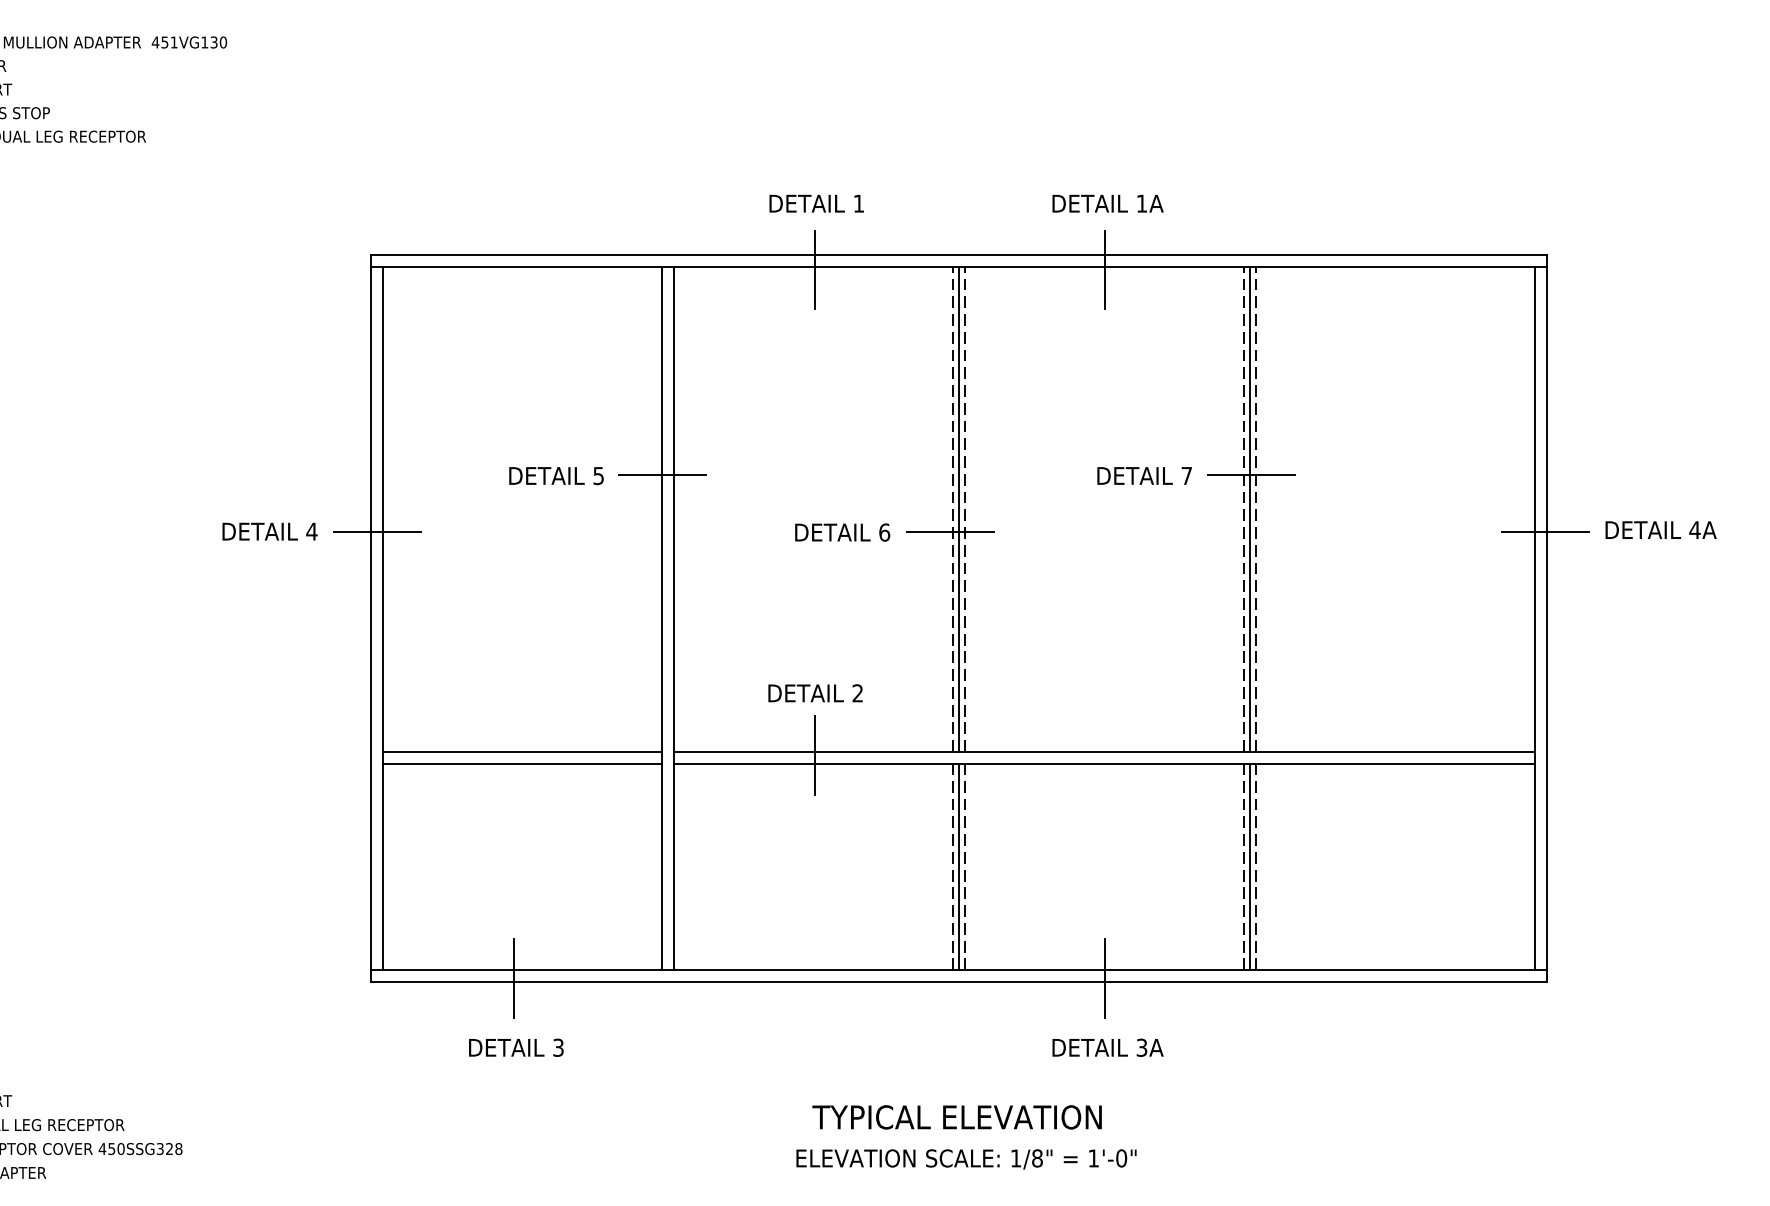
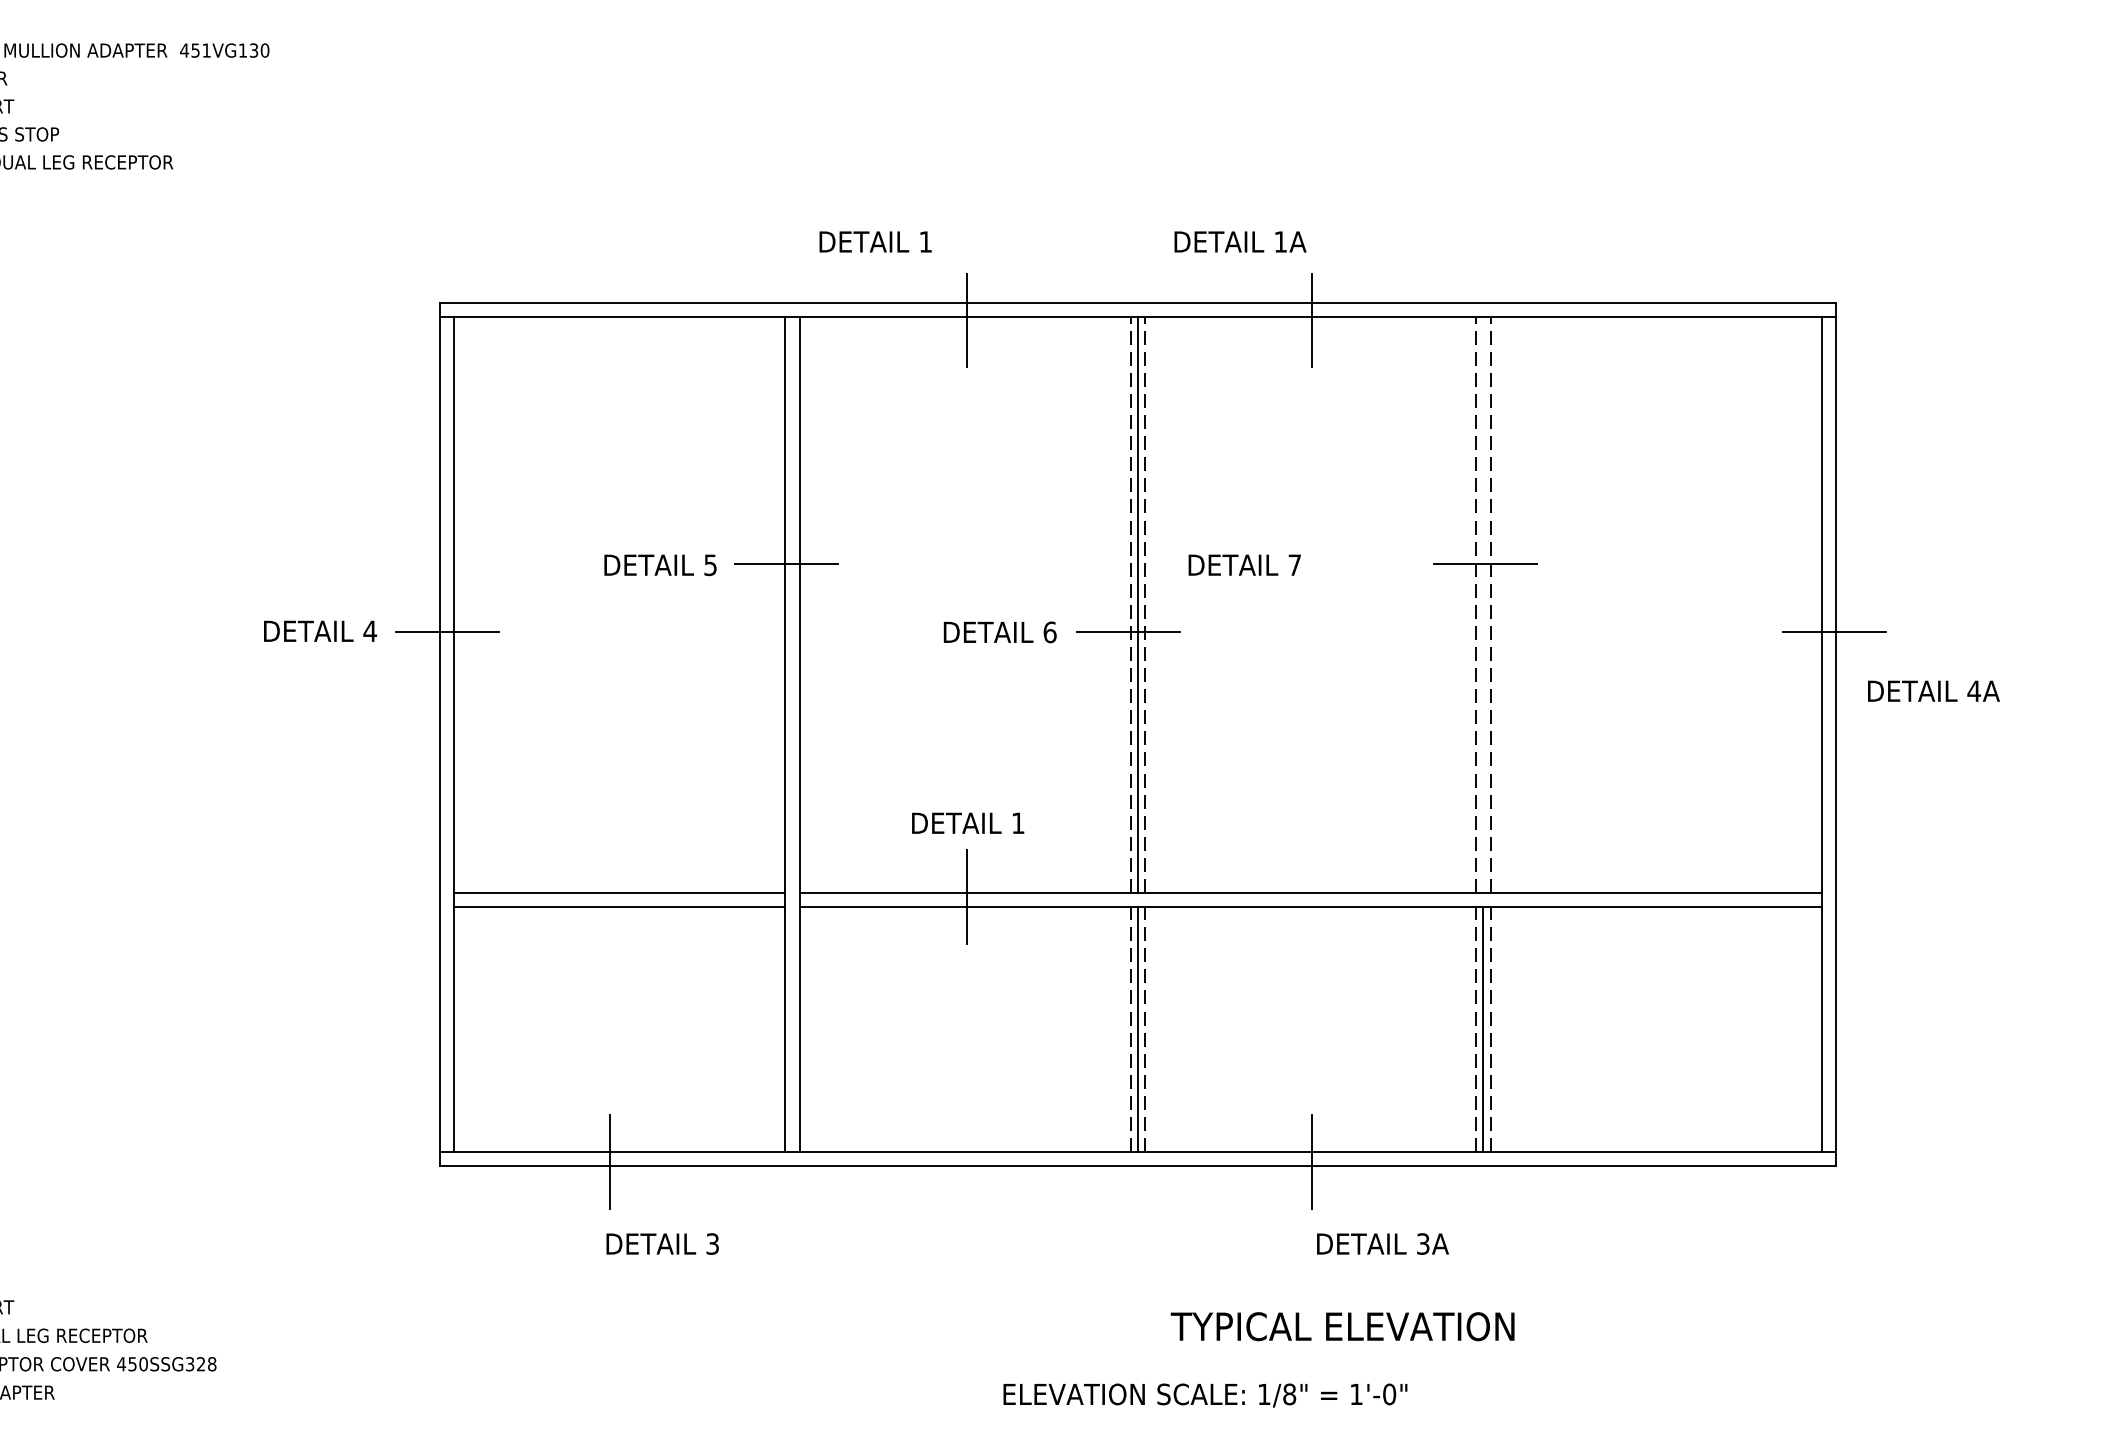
text: (816, 203) -> (875, 241), moved
text: (1107, 203) -> (1239, 241), moved
text: (1144, 475) -> (1244, 564), moved
line: (1249, 509) -> (1483, 604), removed
text: (1660, 529) -> (1933, 690), moved
text: (857, 693) -> (1017, 823), 2 -> 1
text: (516, 1047) -> (662, 1243), moved
text: (1107, 1047) -> (1382, 1243), moved
text: (956, 1117) -> (1341, 1326), moved
text: (966, 1159) -> (1205, 1395), moved

